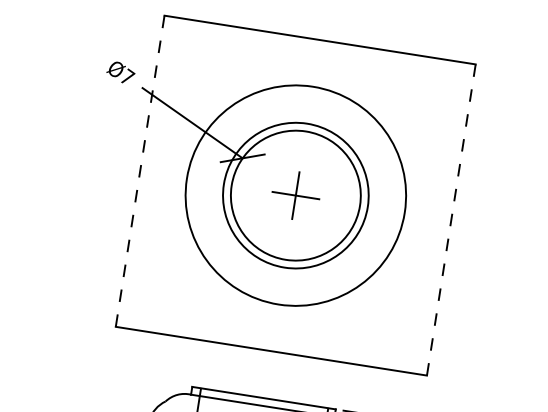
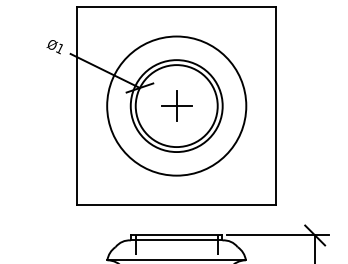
text: (128, 76) -> (60, 48), Ø7 -> Ø1
line: (140, 170) -> (77, 105), dashed -> solid
line: (451, 220) -> (276, 106), dashed -> solid

